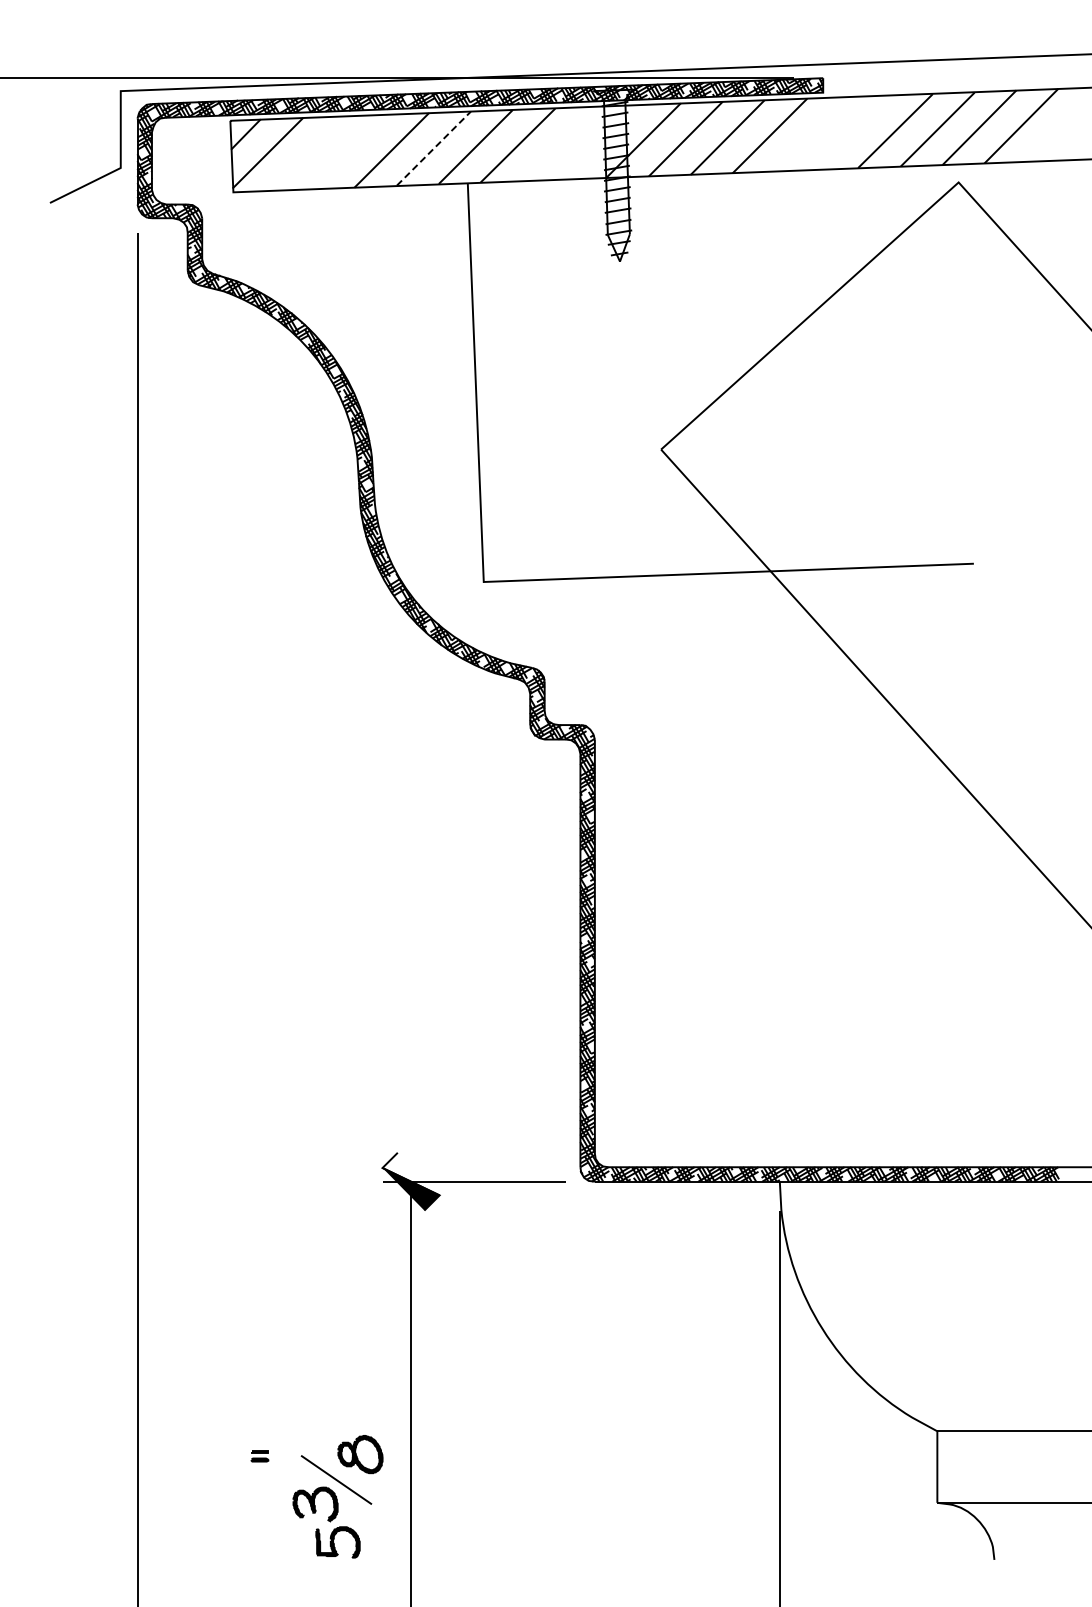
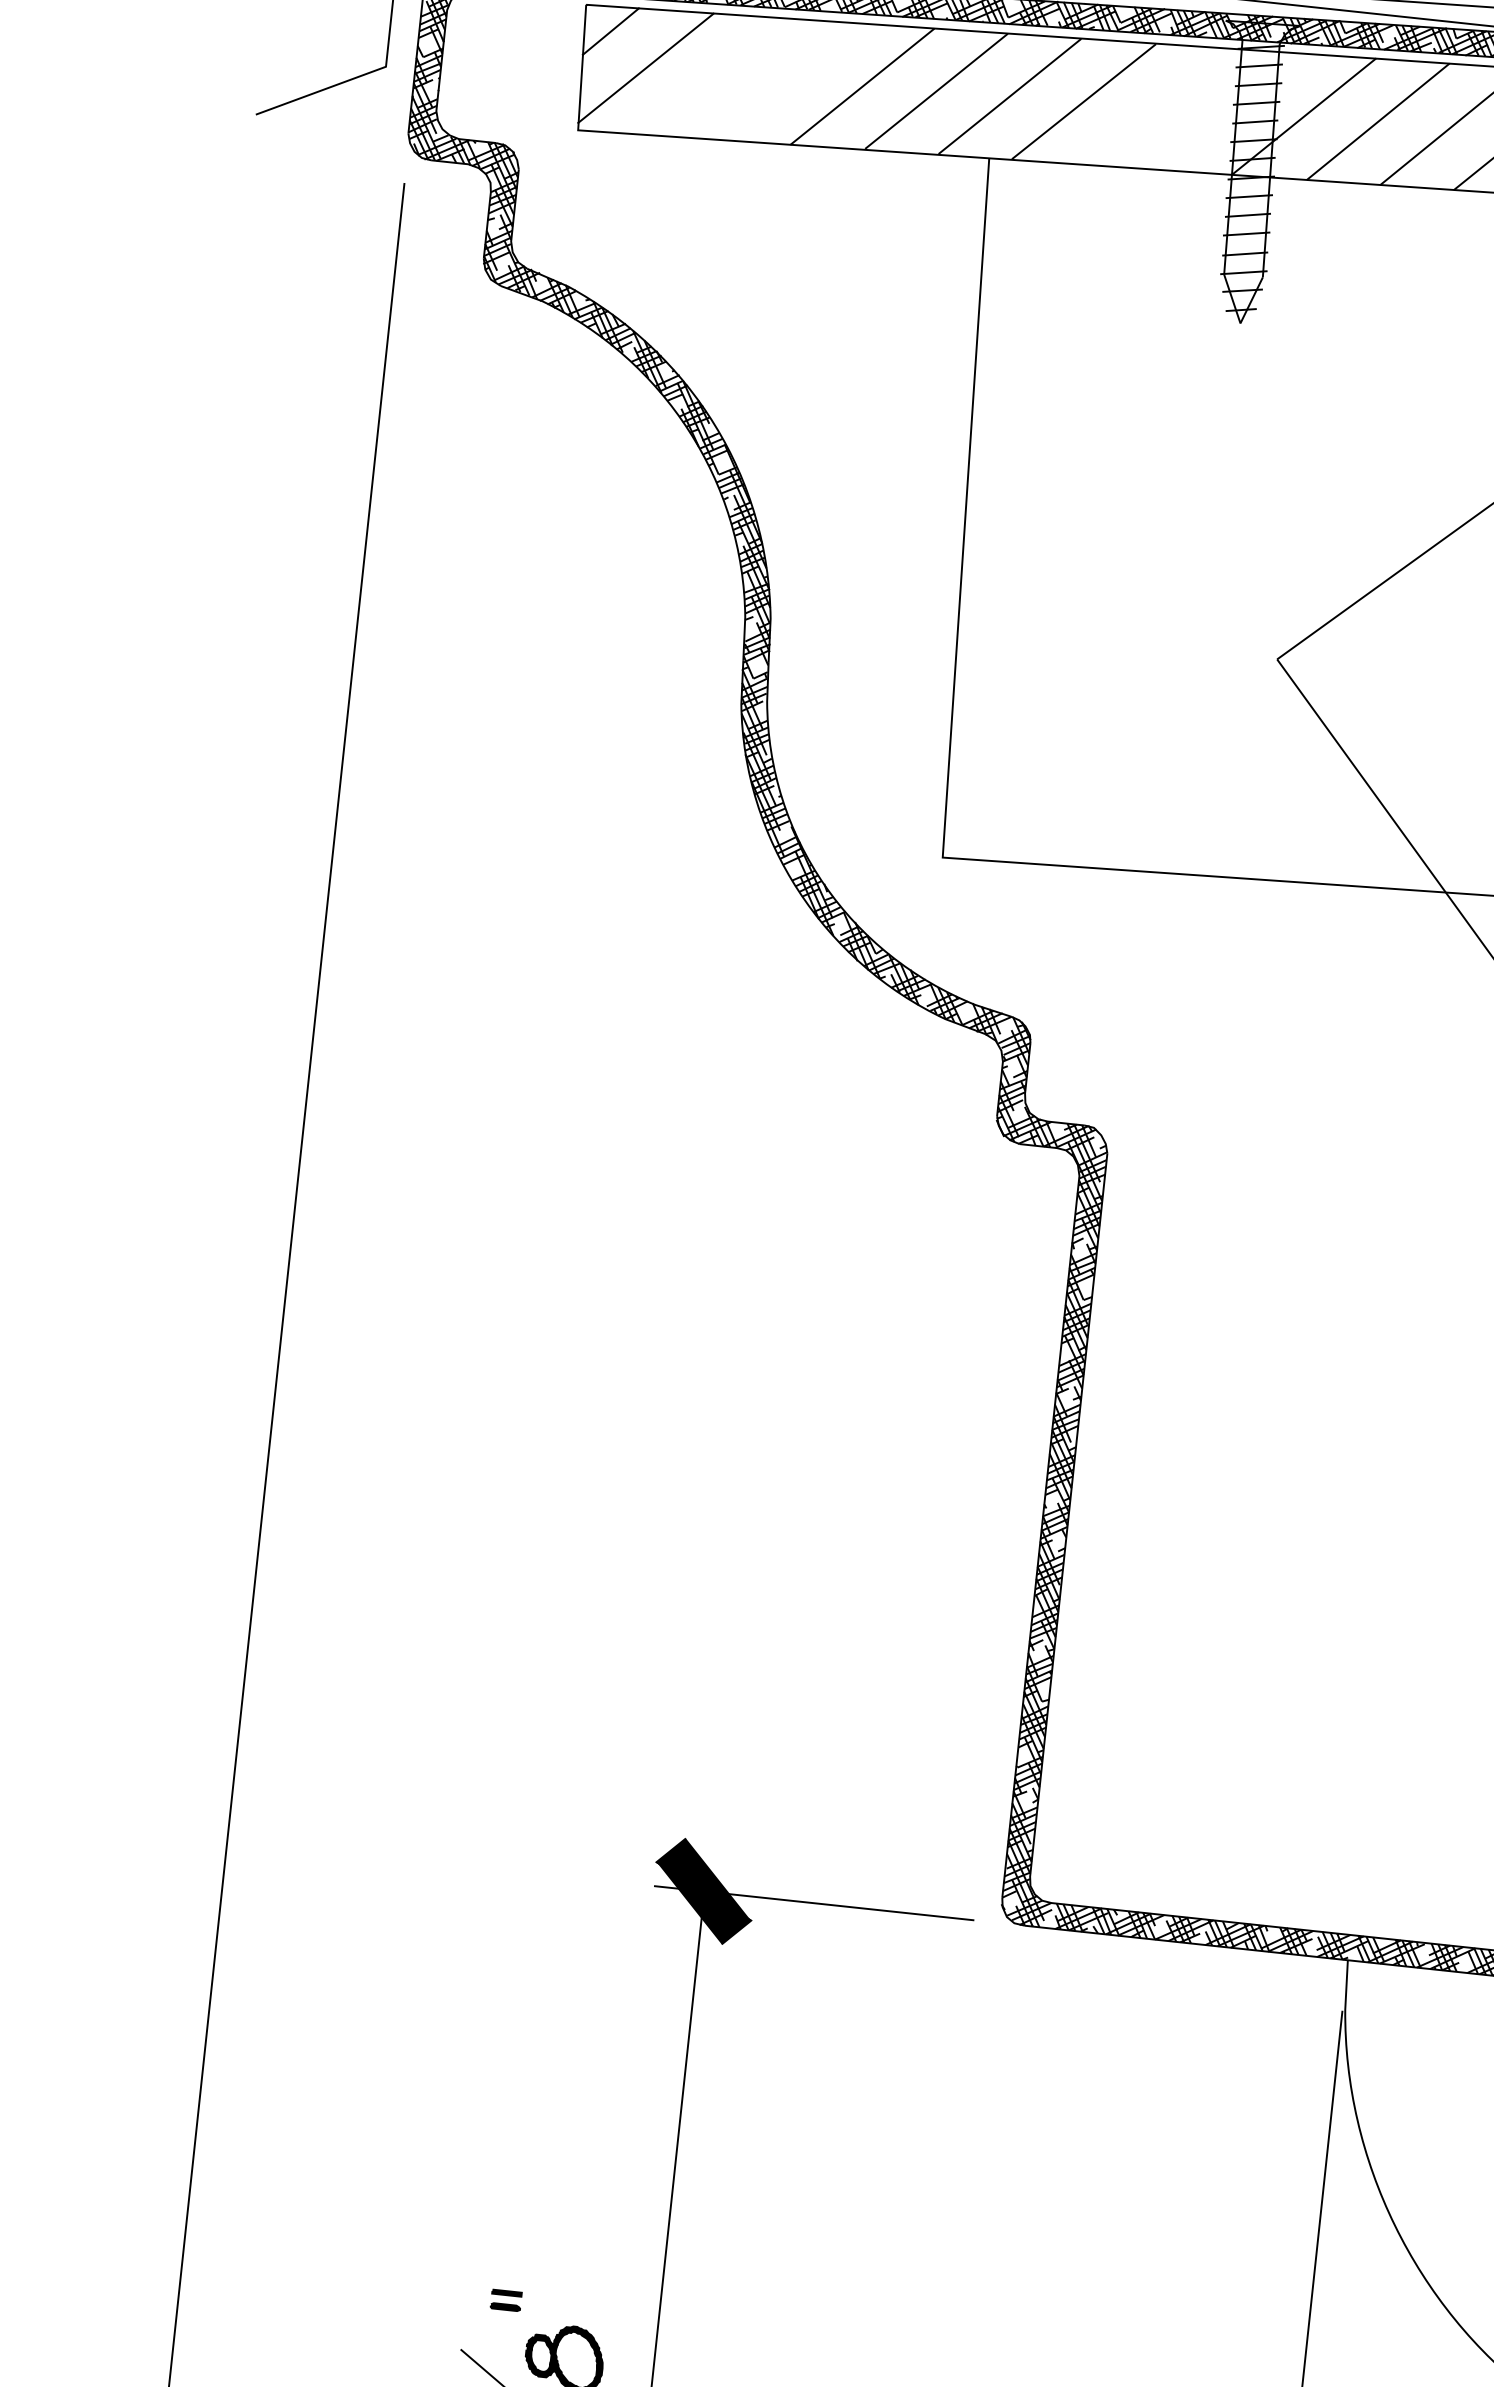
line: (434, 148) -> (937, 91), dashed -> solid
fill: (410, 1173) -> (704, 1876), added
part: (259, 1456) -> (505, 2300), moved

